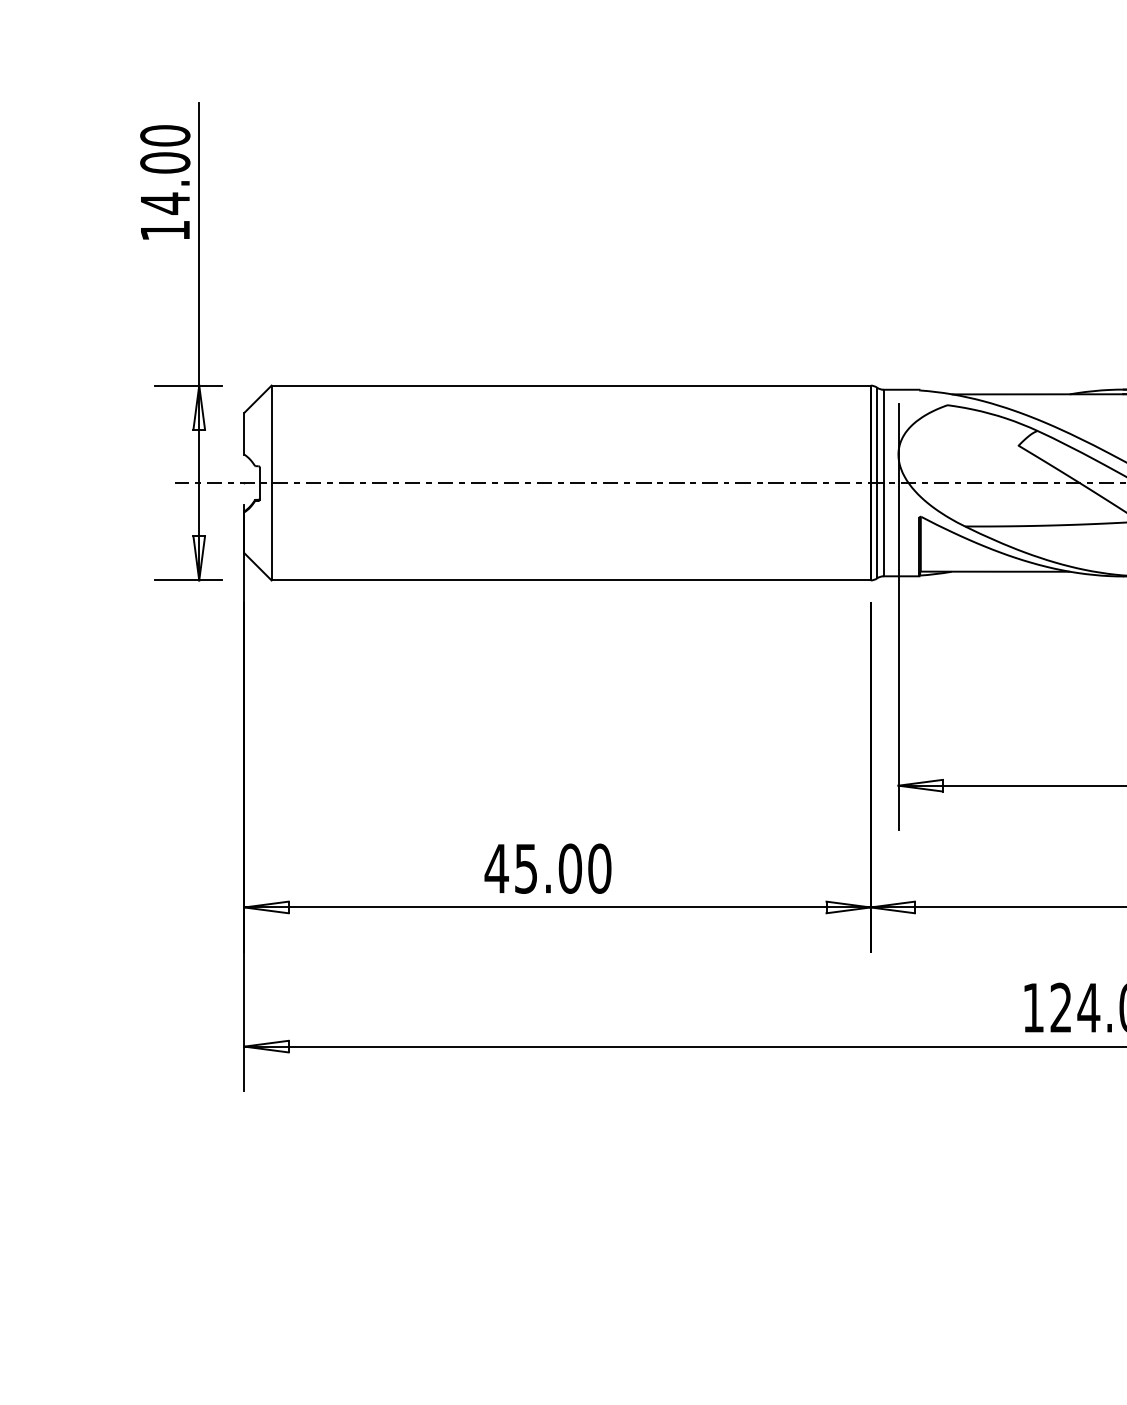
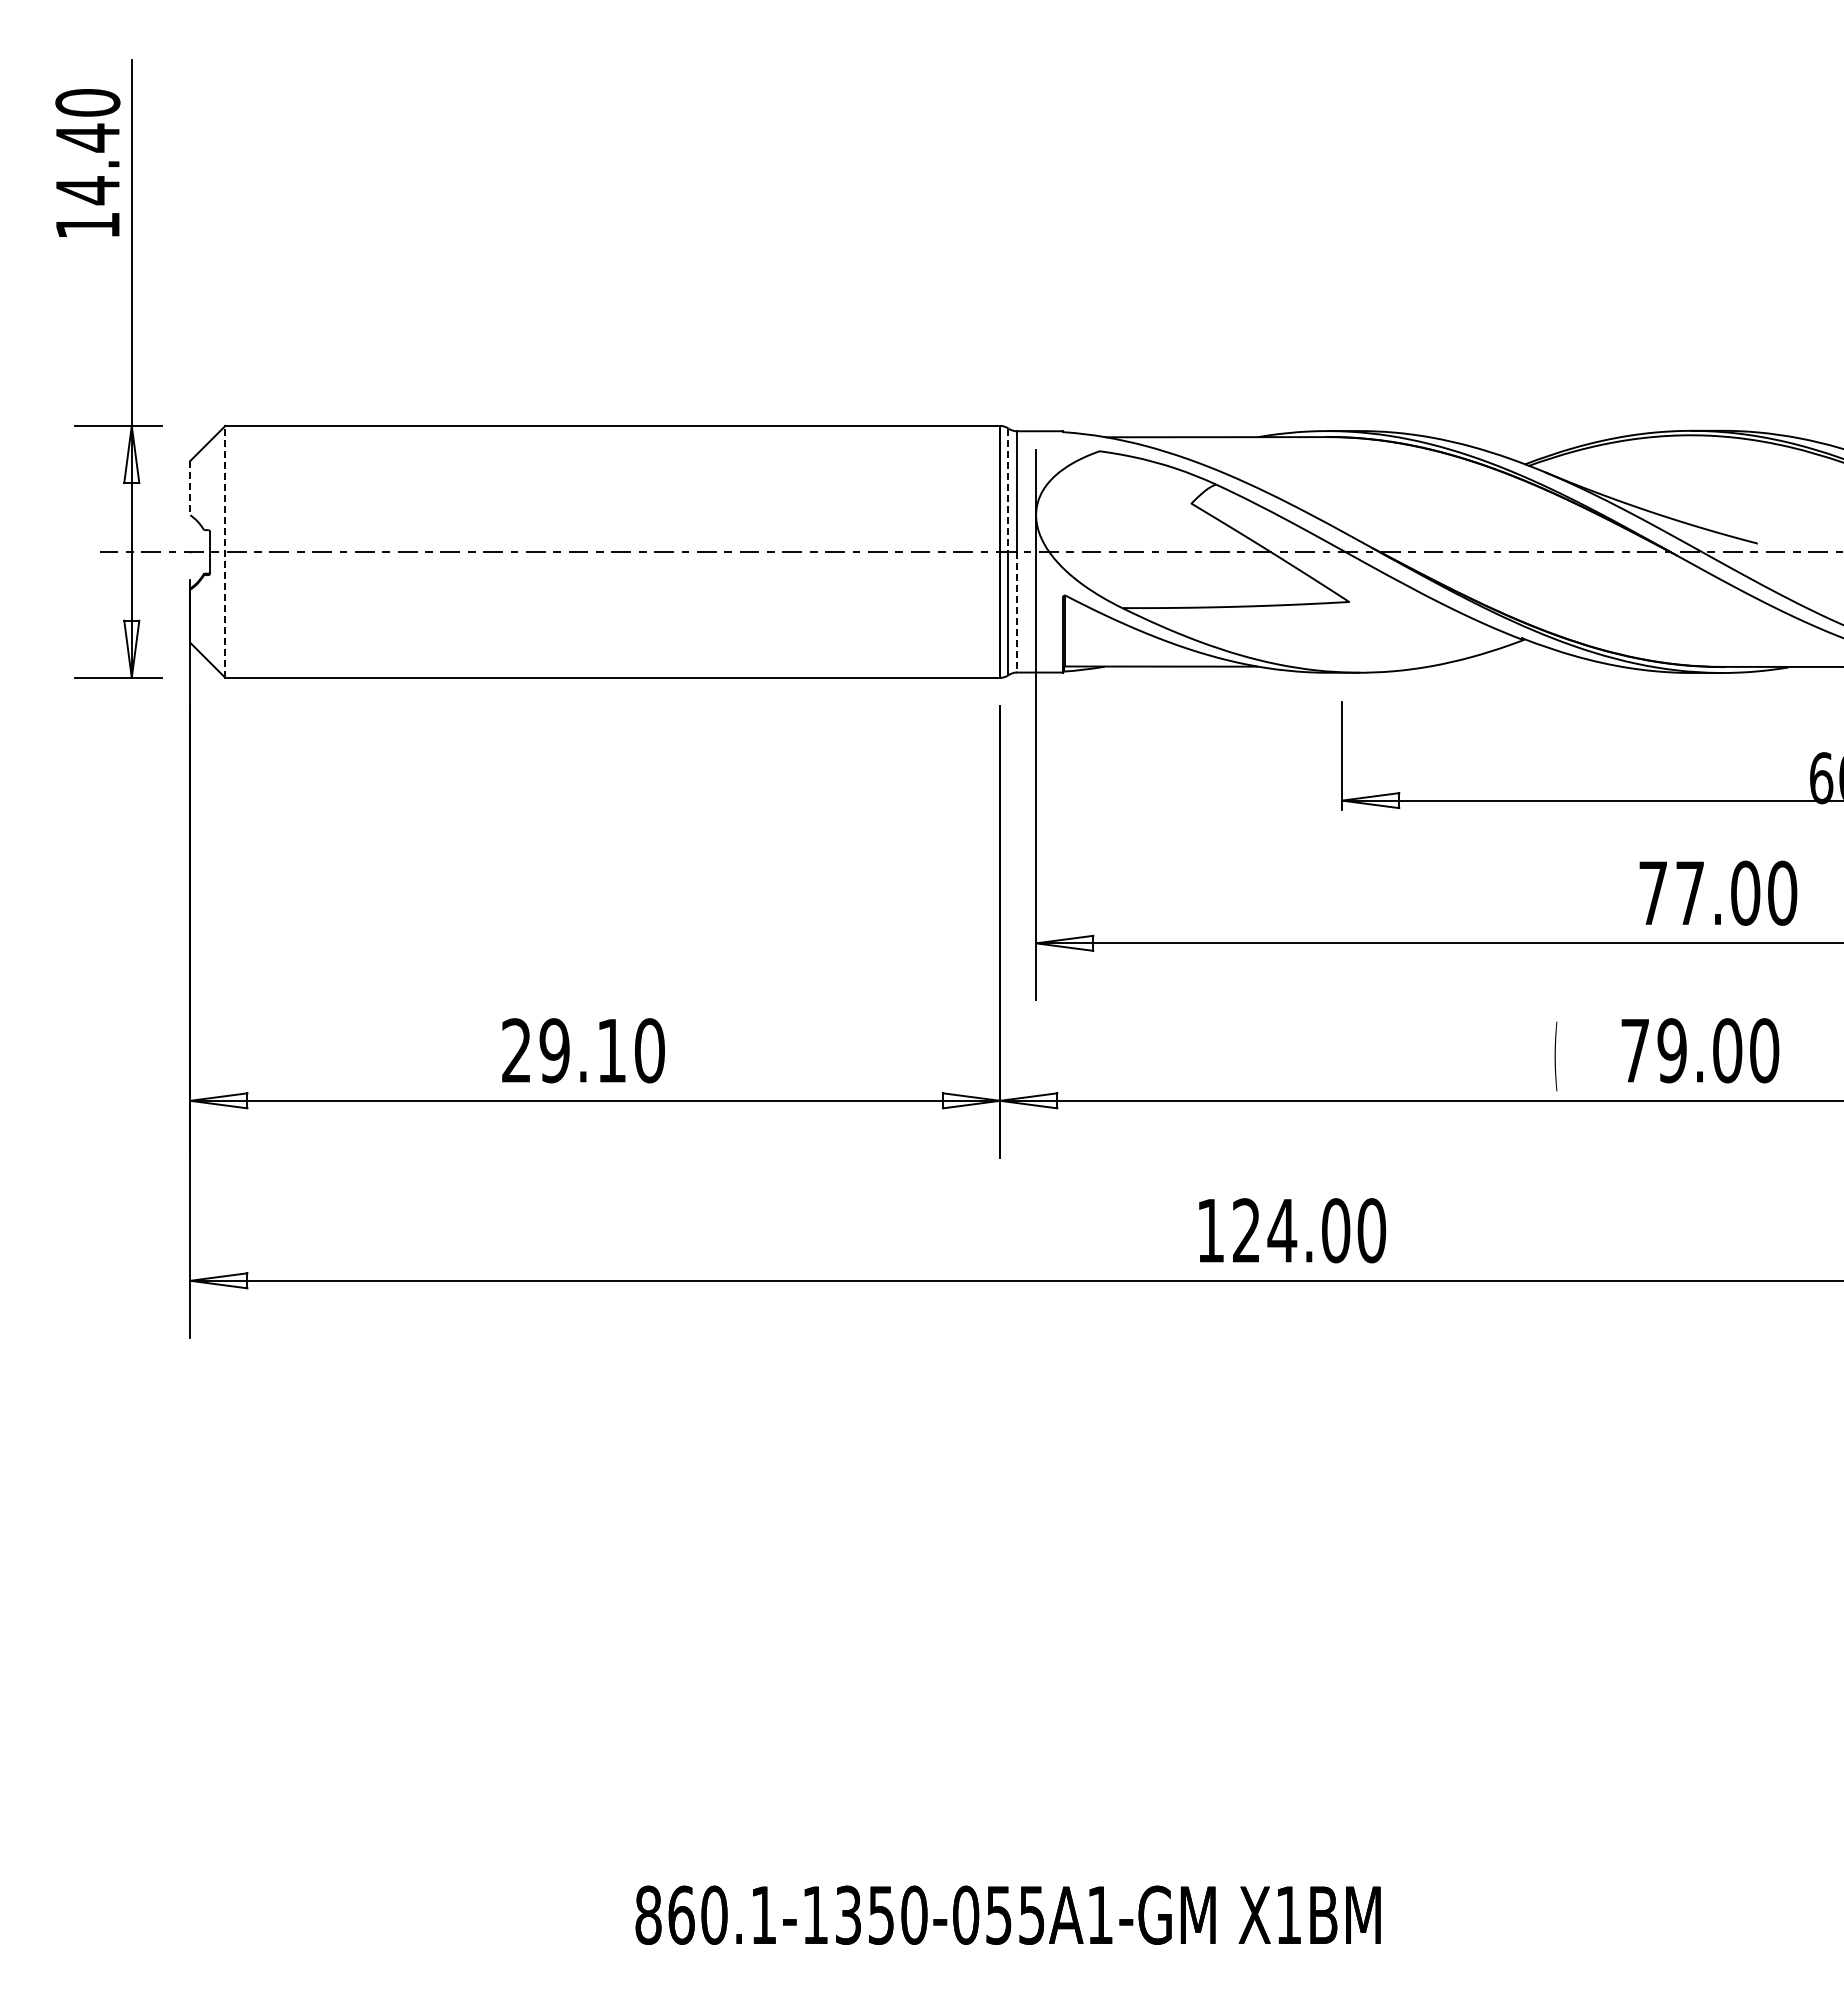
text: (165, 162) -> (87, 137), 14.00 -> 14.40
line: (244, 434) -> (190, 488), solid -> dashed
line: (877, 435) -> (1008, 490), solid -> dashed
line: (271, 482) -> (225, 551), solid -> dashed
line: (883, 529) -> (1016, 612), solid -> dashed
text: (533, 868) -> (563, 1050), 45.00 -> 29.10

